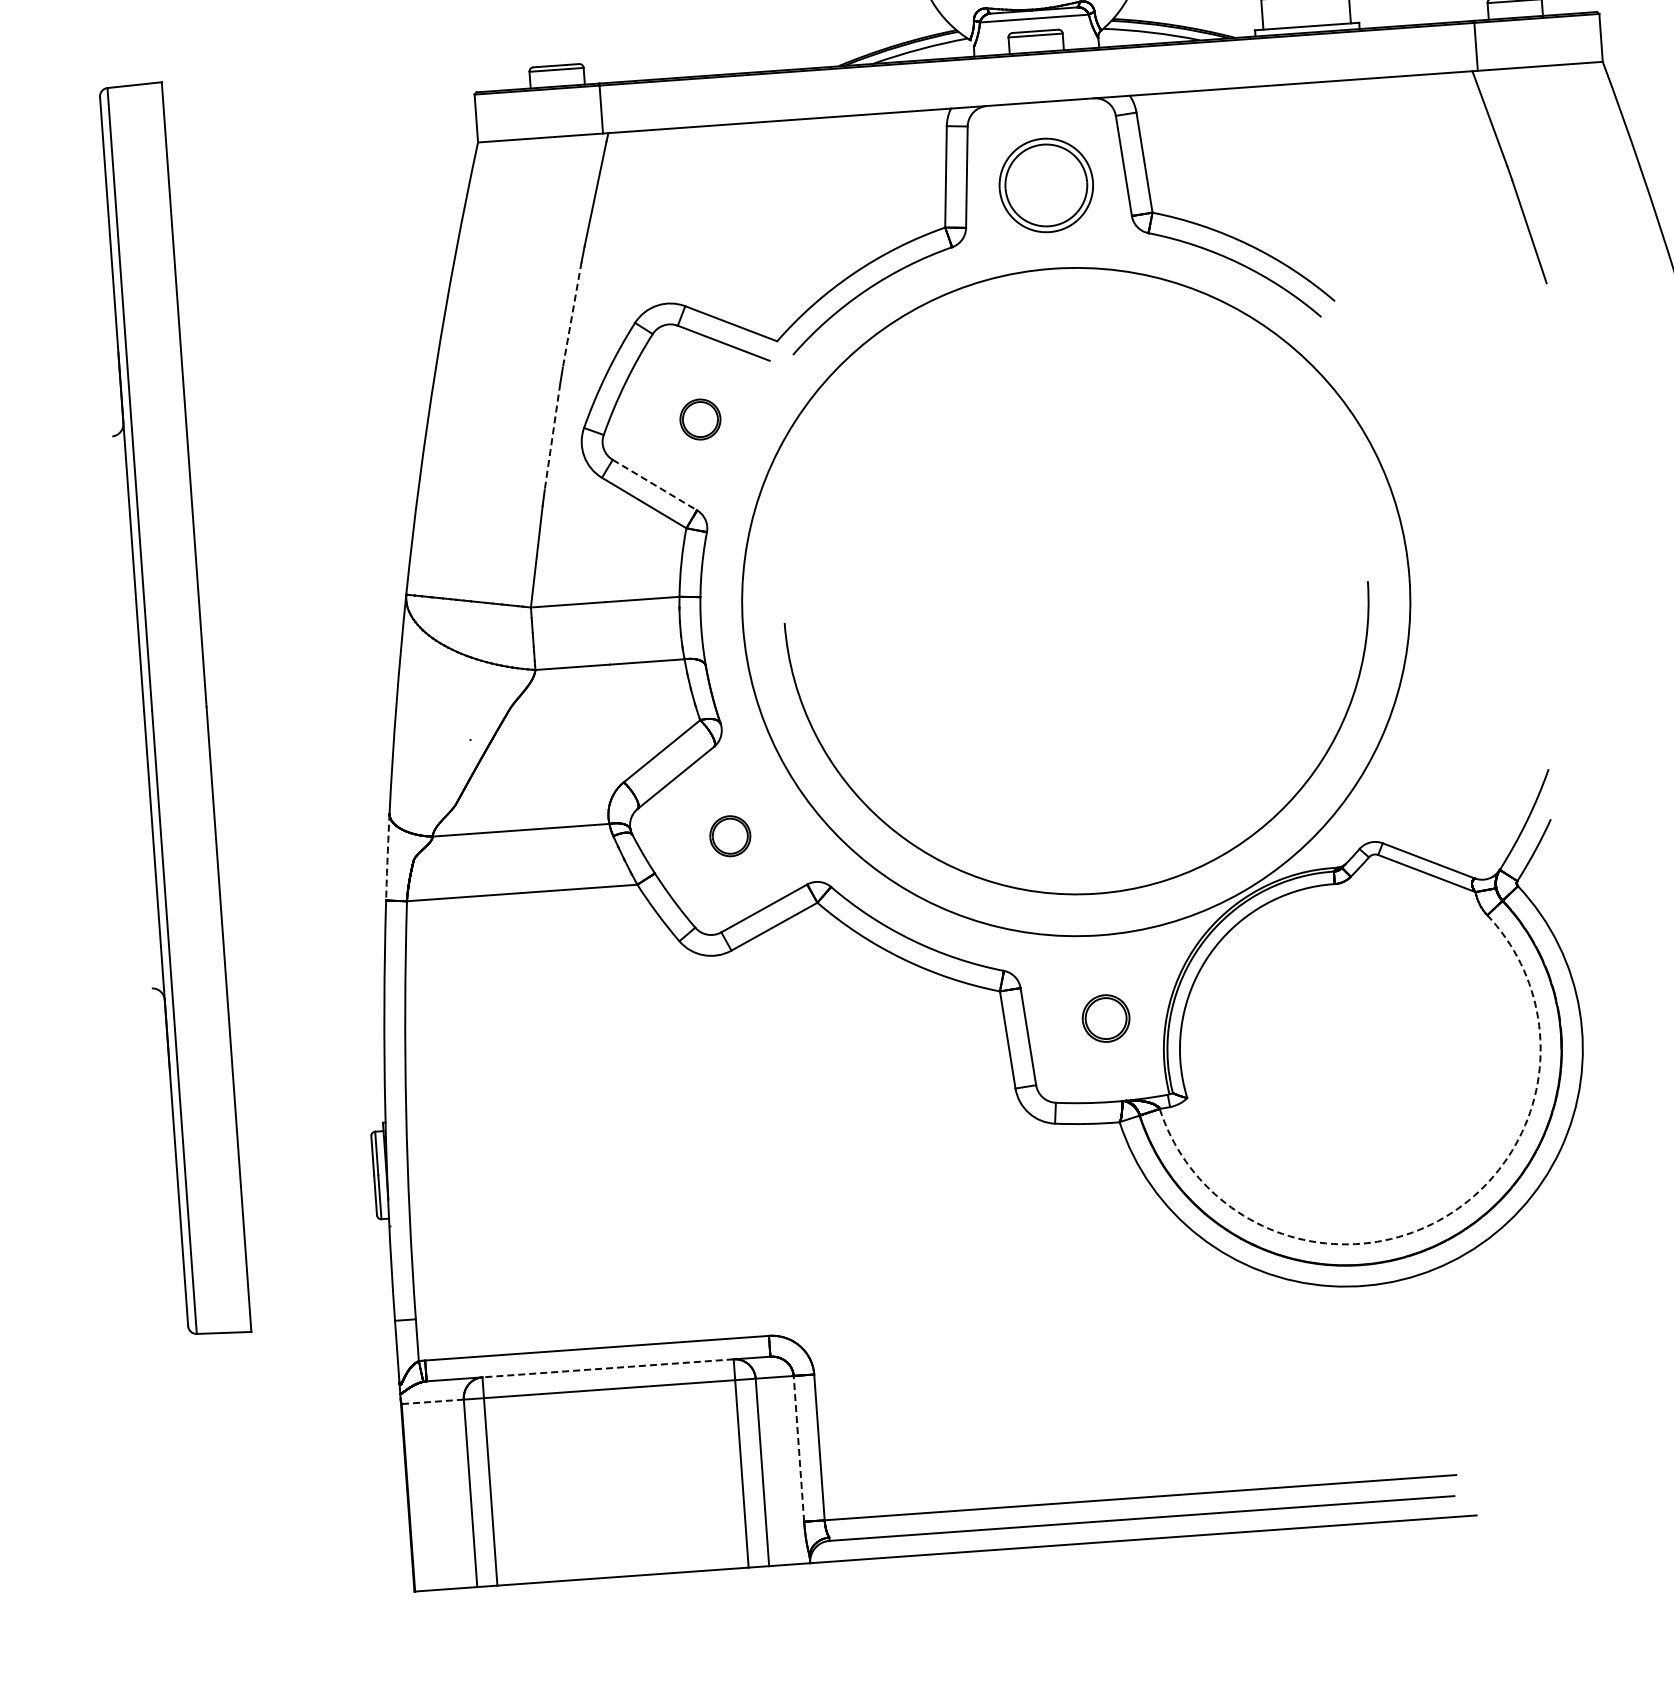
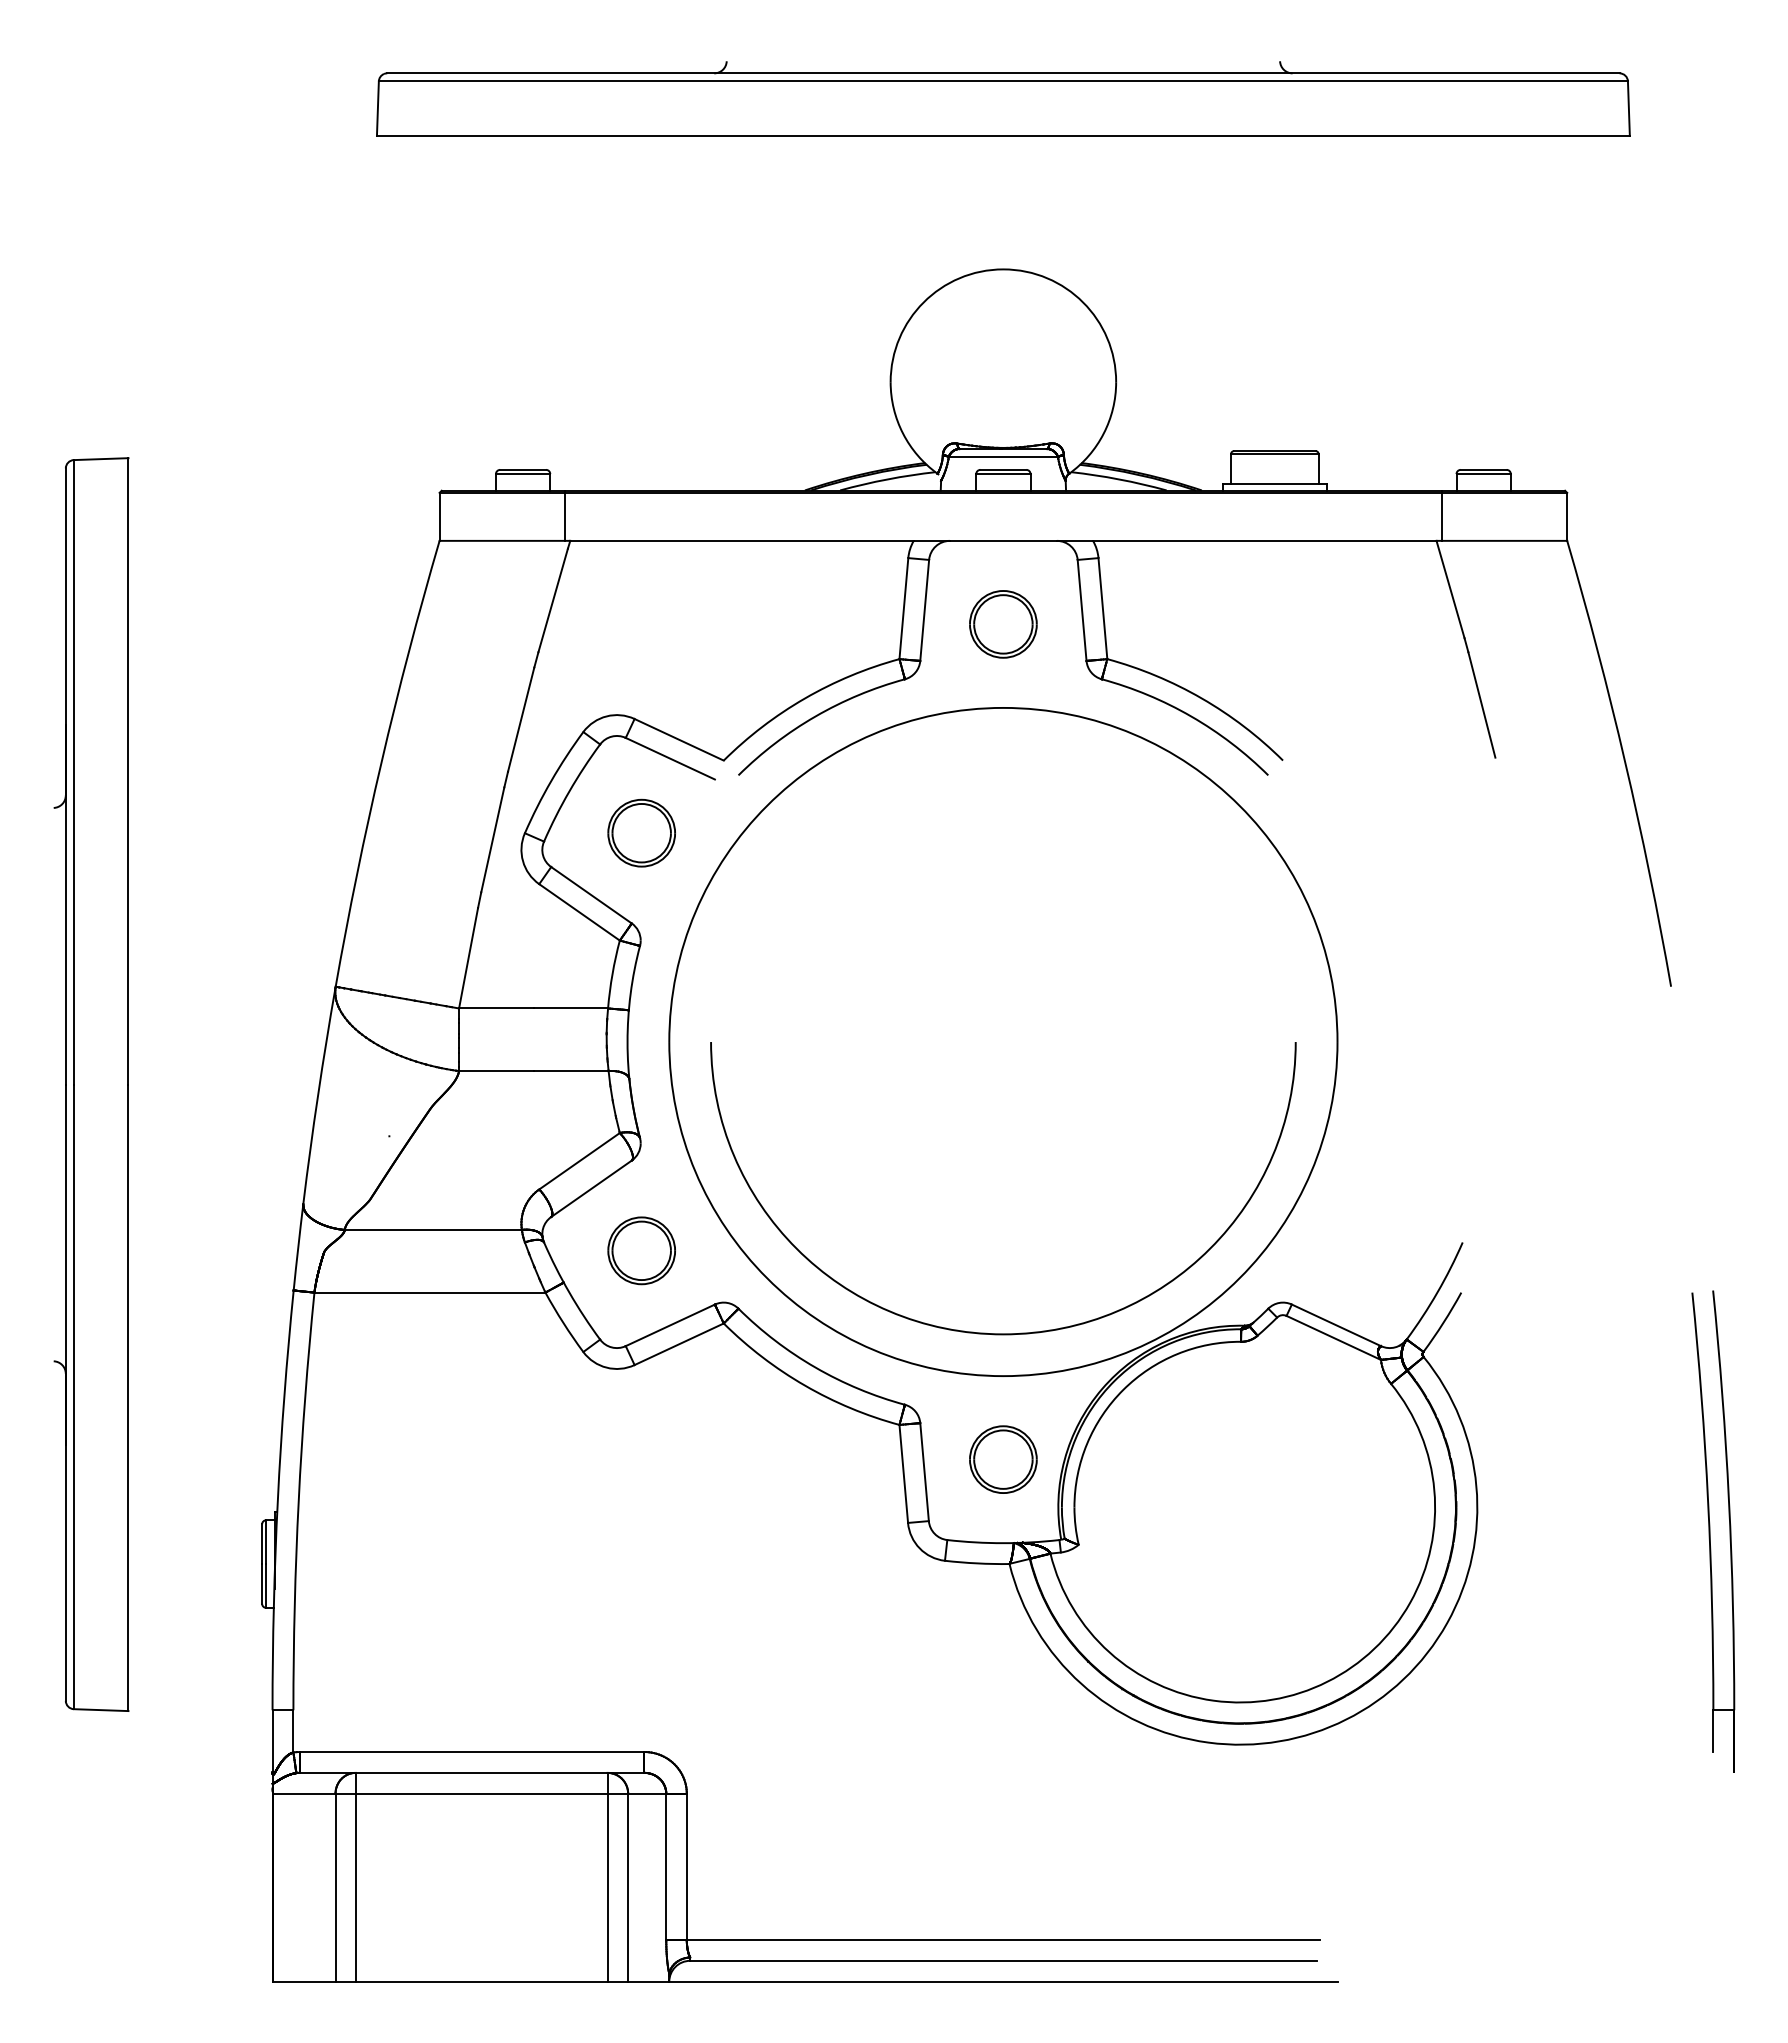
part: (1046, 185) -> (1003, 624), size x0.71
line: (572, 314) -> (521, 719), dashed -> solid
part: (700, 418) -> (641, 832), size x1.67
line: (552, 436) -> (492, 839), dashed -> solid
line: (654, 485) -> (591, 895), dashed -> solid
part: (730, 835) -> (641, 1250), size x1.67
arc: (387, 857) -> (298, 1247), dashed -> solid
part: (1106, 1018) -> (1003, 1459), size x1.43
arc: (1445, 1216) -> (1327, 1681), dashed -> solid
line: (607, 1367) -> (481, 1772), dashed -> solid
line: (431, 1401) -> (303, 1793), dashed -> solid
line: (799, 1448) -> (666, 1866), dashed -> solid

